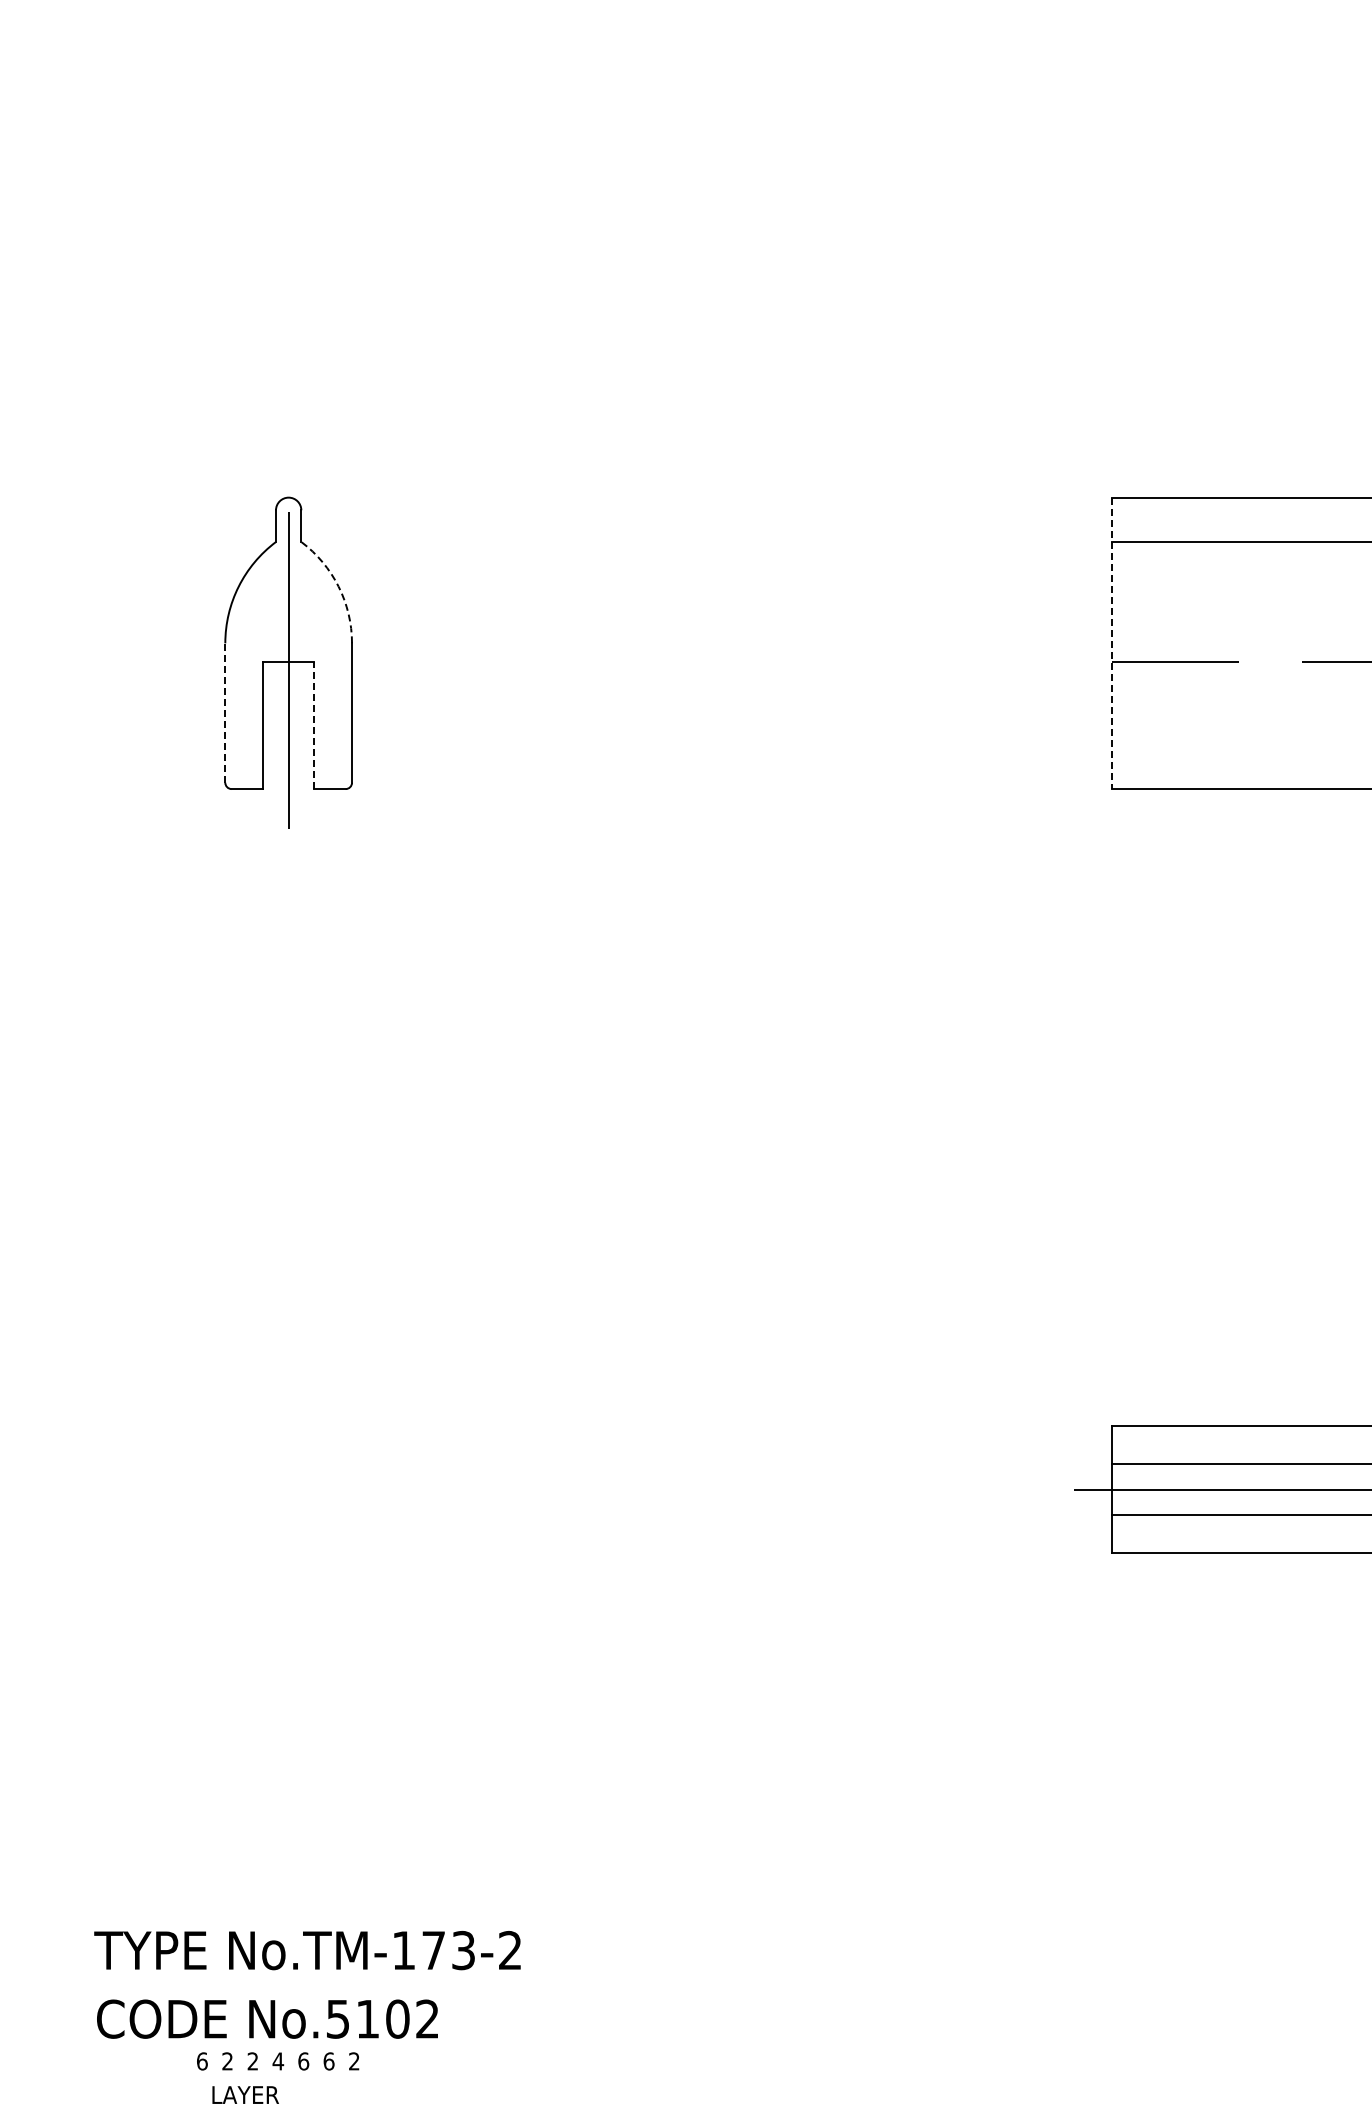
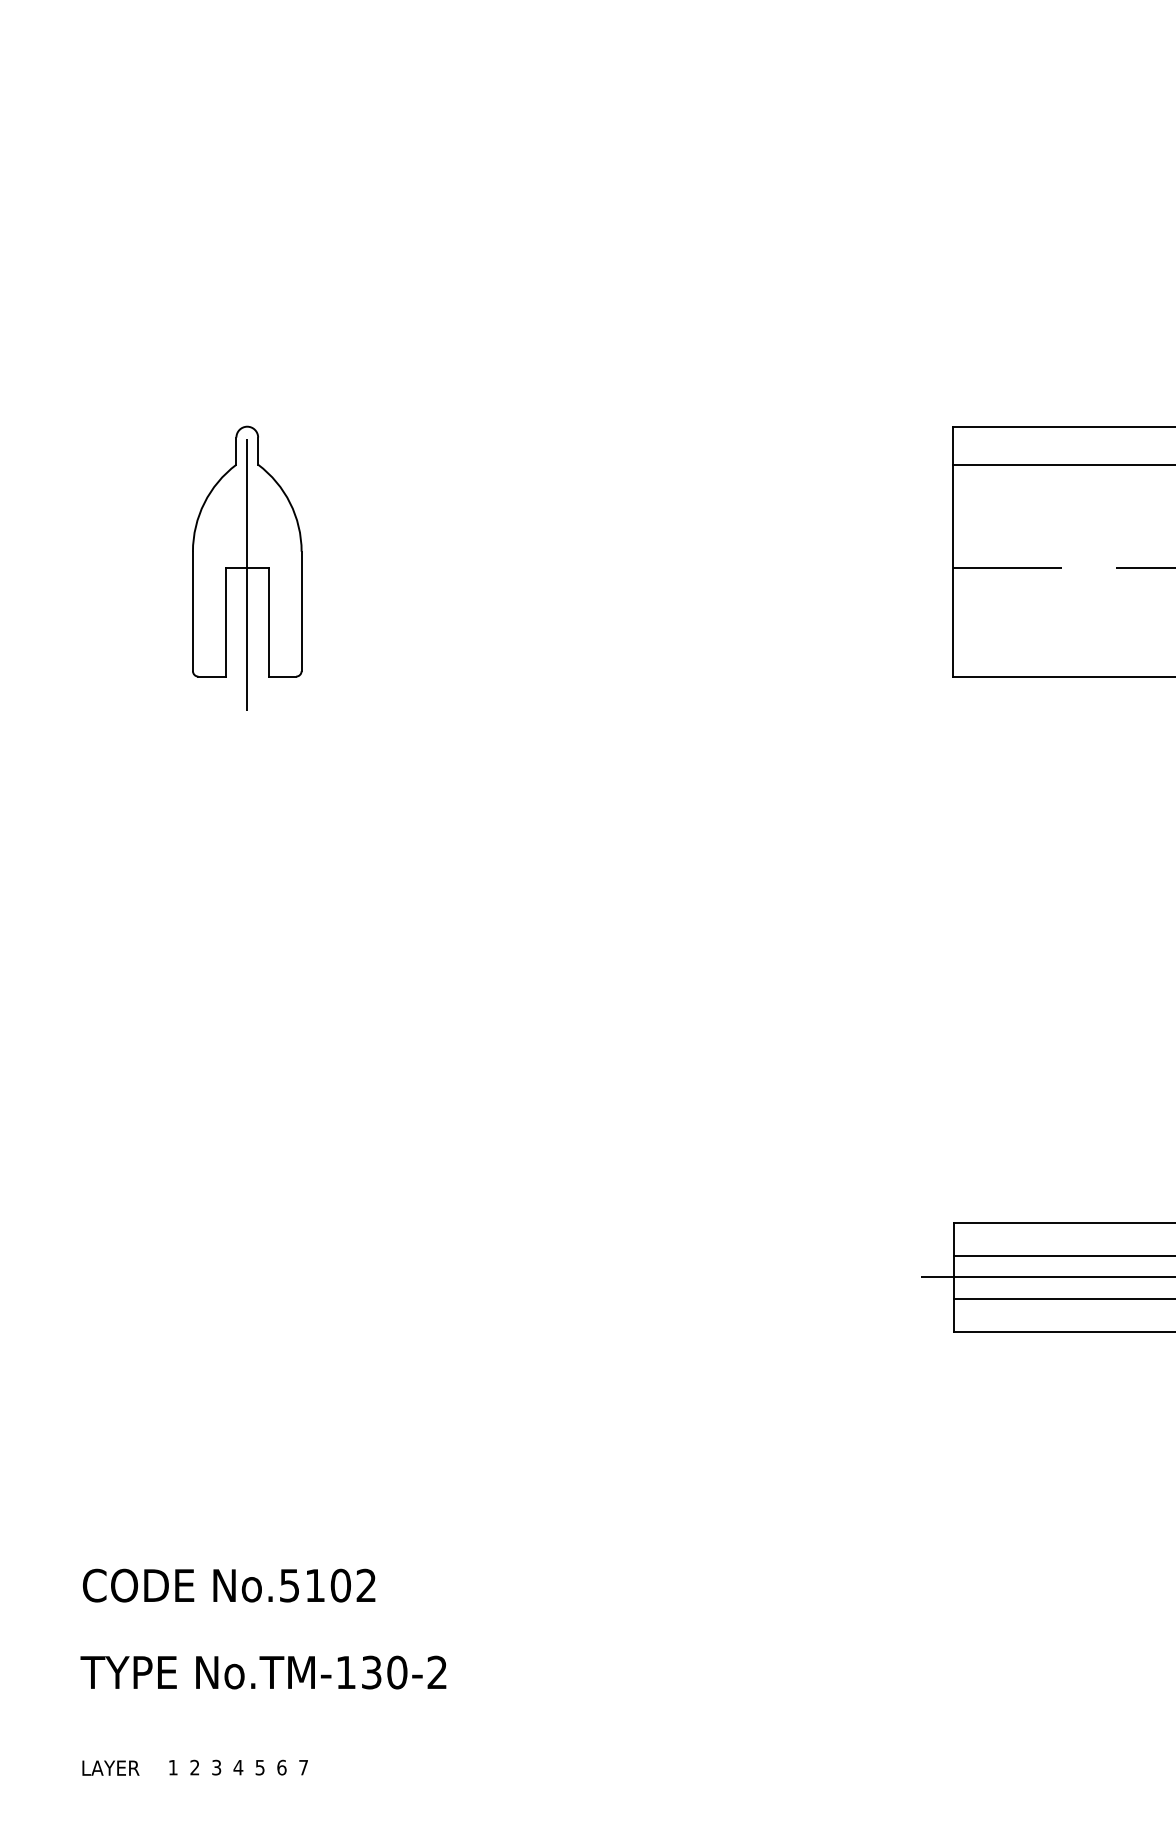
arc: (338, 586) -> (290, 502), dashed -> solid
line: (1112, 643) -> (953, 551), dashed -> solid
line: (225, 713) -> (193, 611), dashed -> solid
line: (314, 725) -> (269, 622), dashed -> solid
text: (448, 1950) -> (384, 1672), No.TM-173-2 -> No.TM-130-2
text: (267, 2018) -> (229, 1585), moved
text: (202, 2061) -> (173, 1767), 6 -> 1
text: (252, 2061) -> (216, 1767), 2 -> 3
text: (303, 2061) -> (260, 1767), 6 -> 5
text: (354, 2061) -> (303, 1767), 2 -> 7
text: (245, 2094) -> (110, 1767), moved

